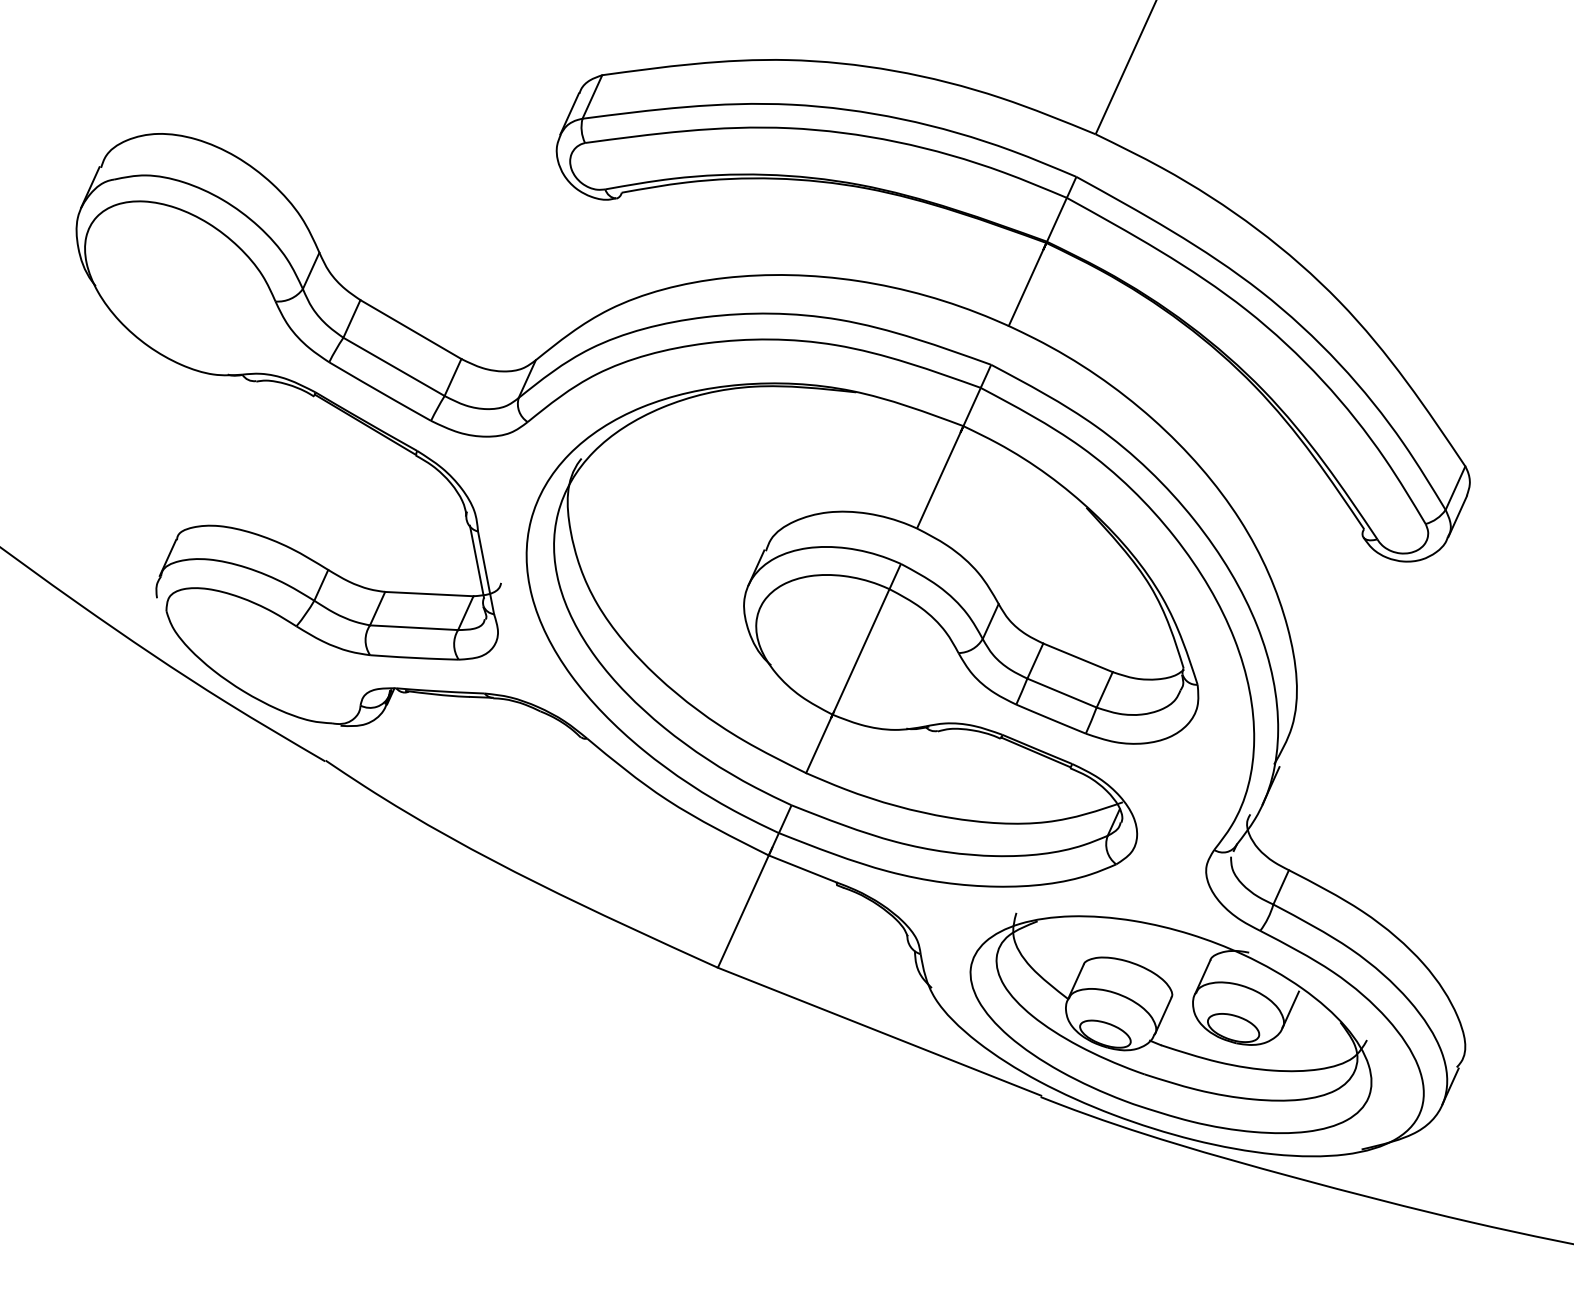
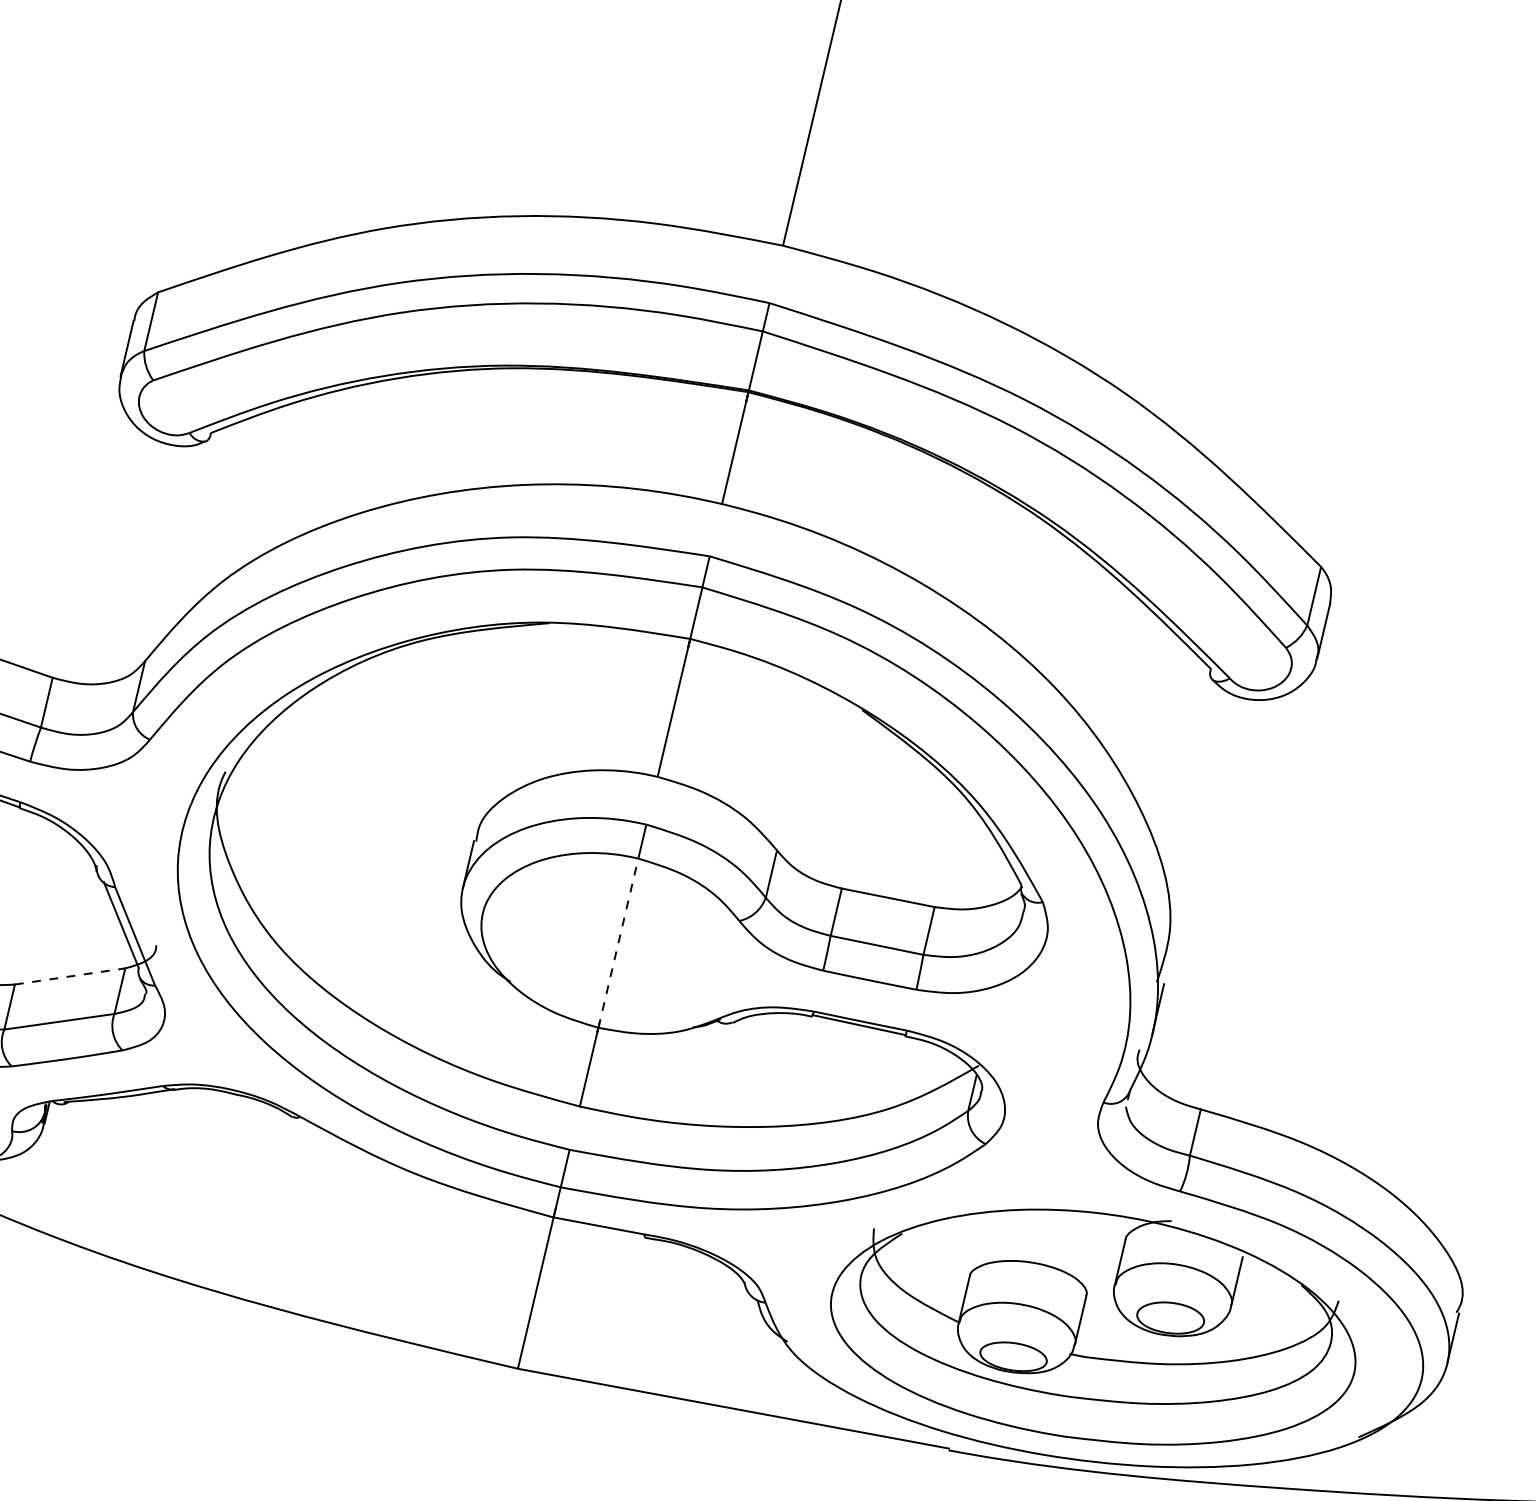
line: (429, 594) -> (70, 976), solid -> dashed
line: (861, 651) -> (618, 942), solid -> dashed

